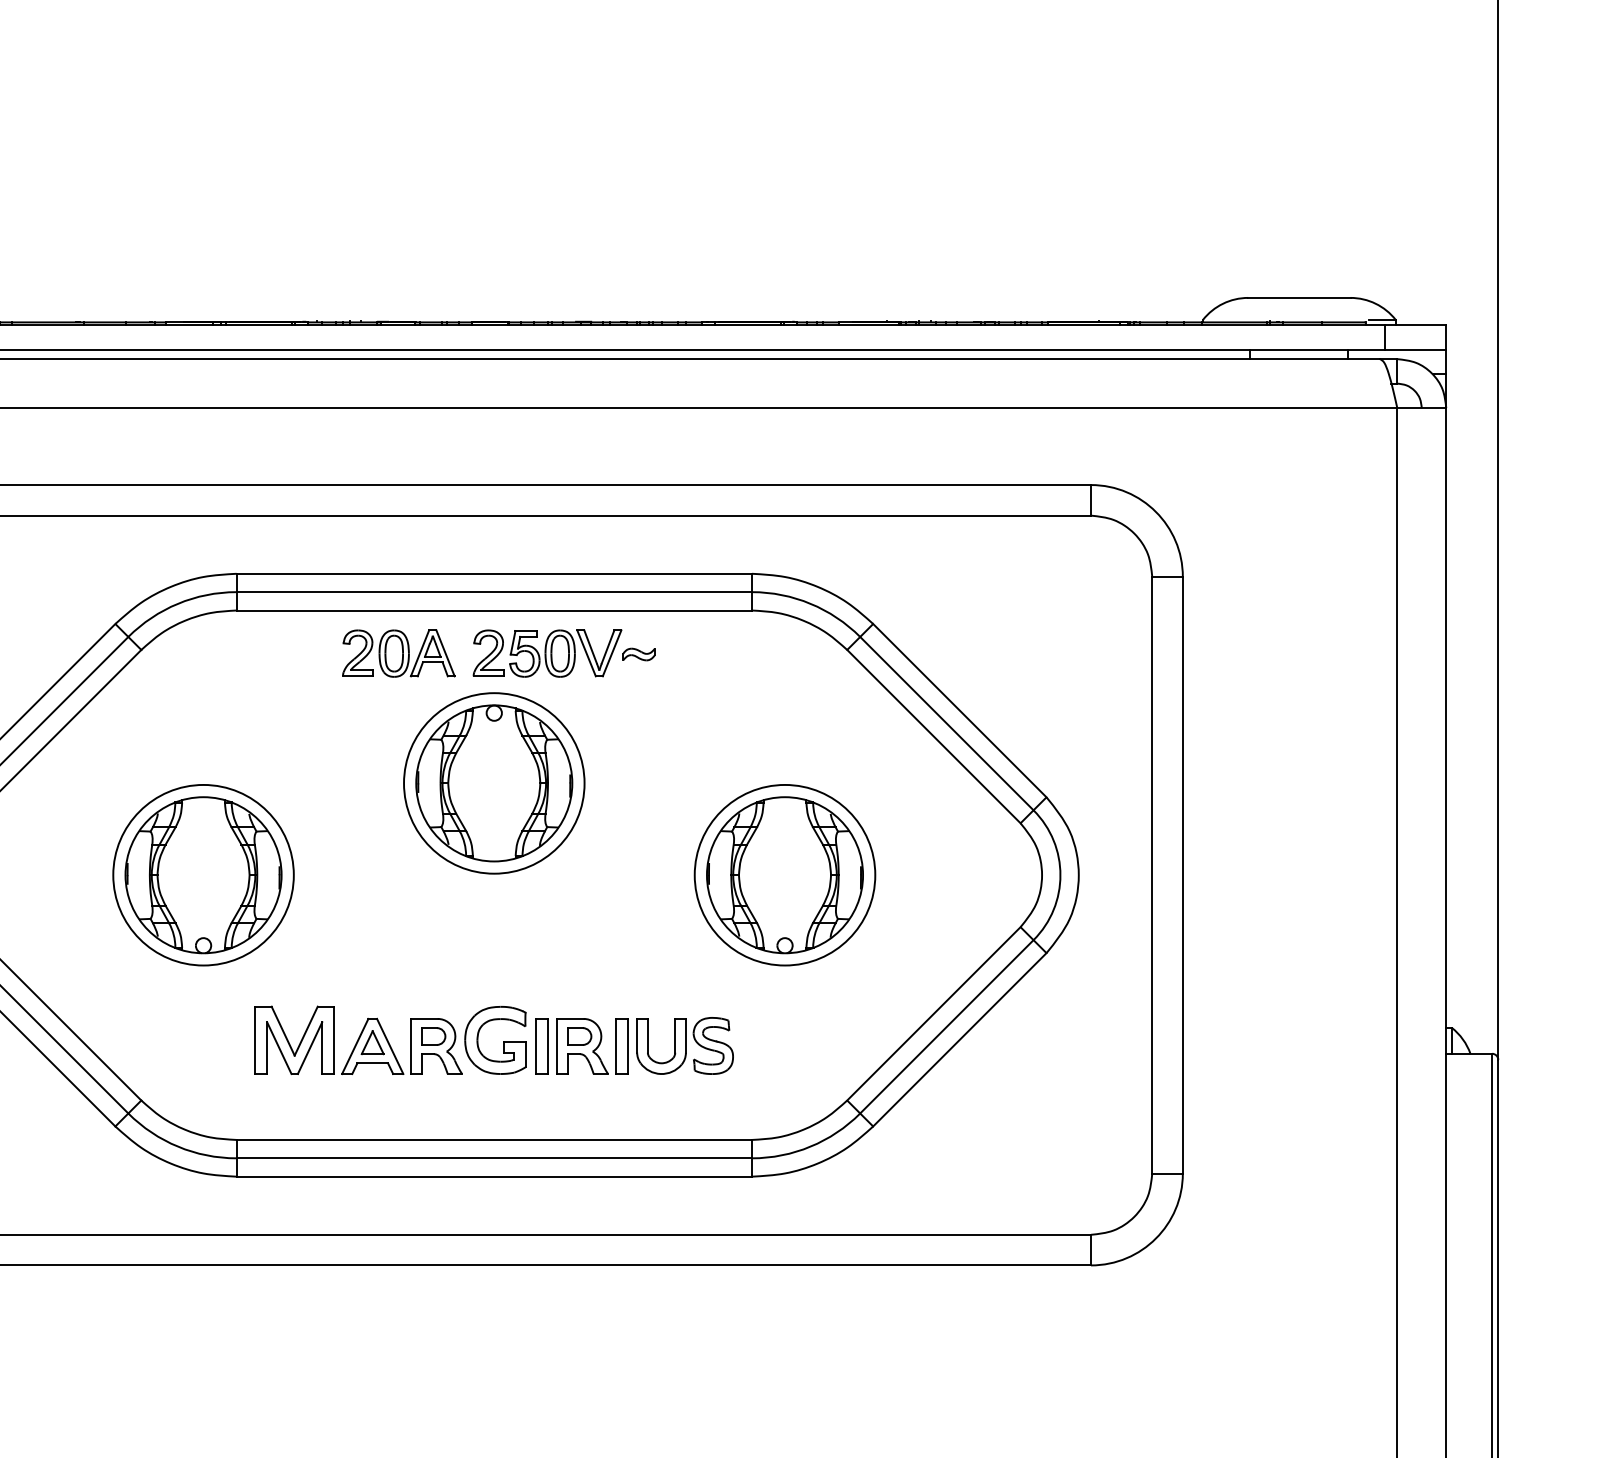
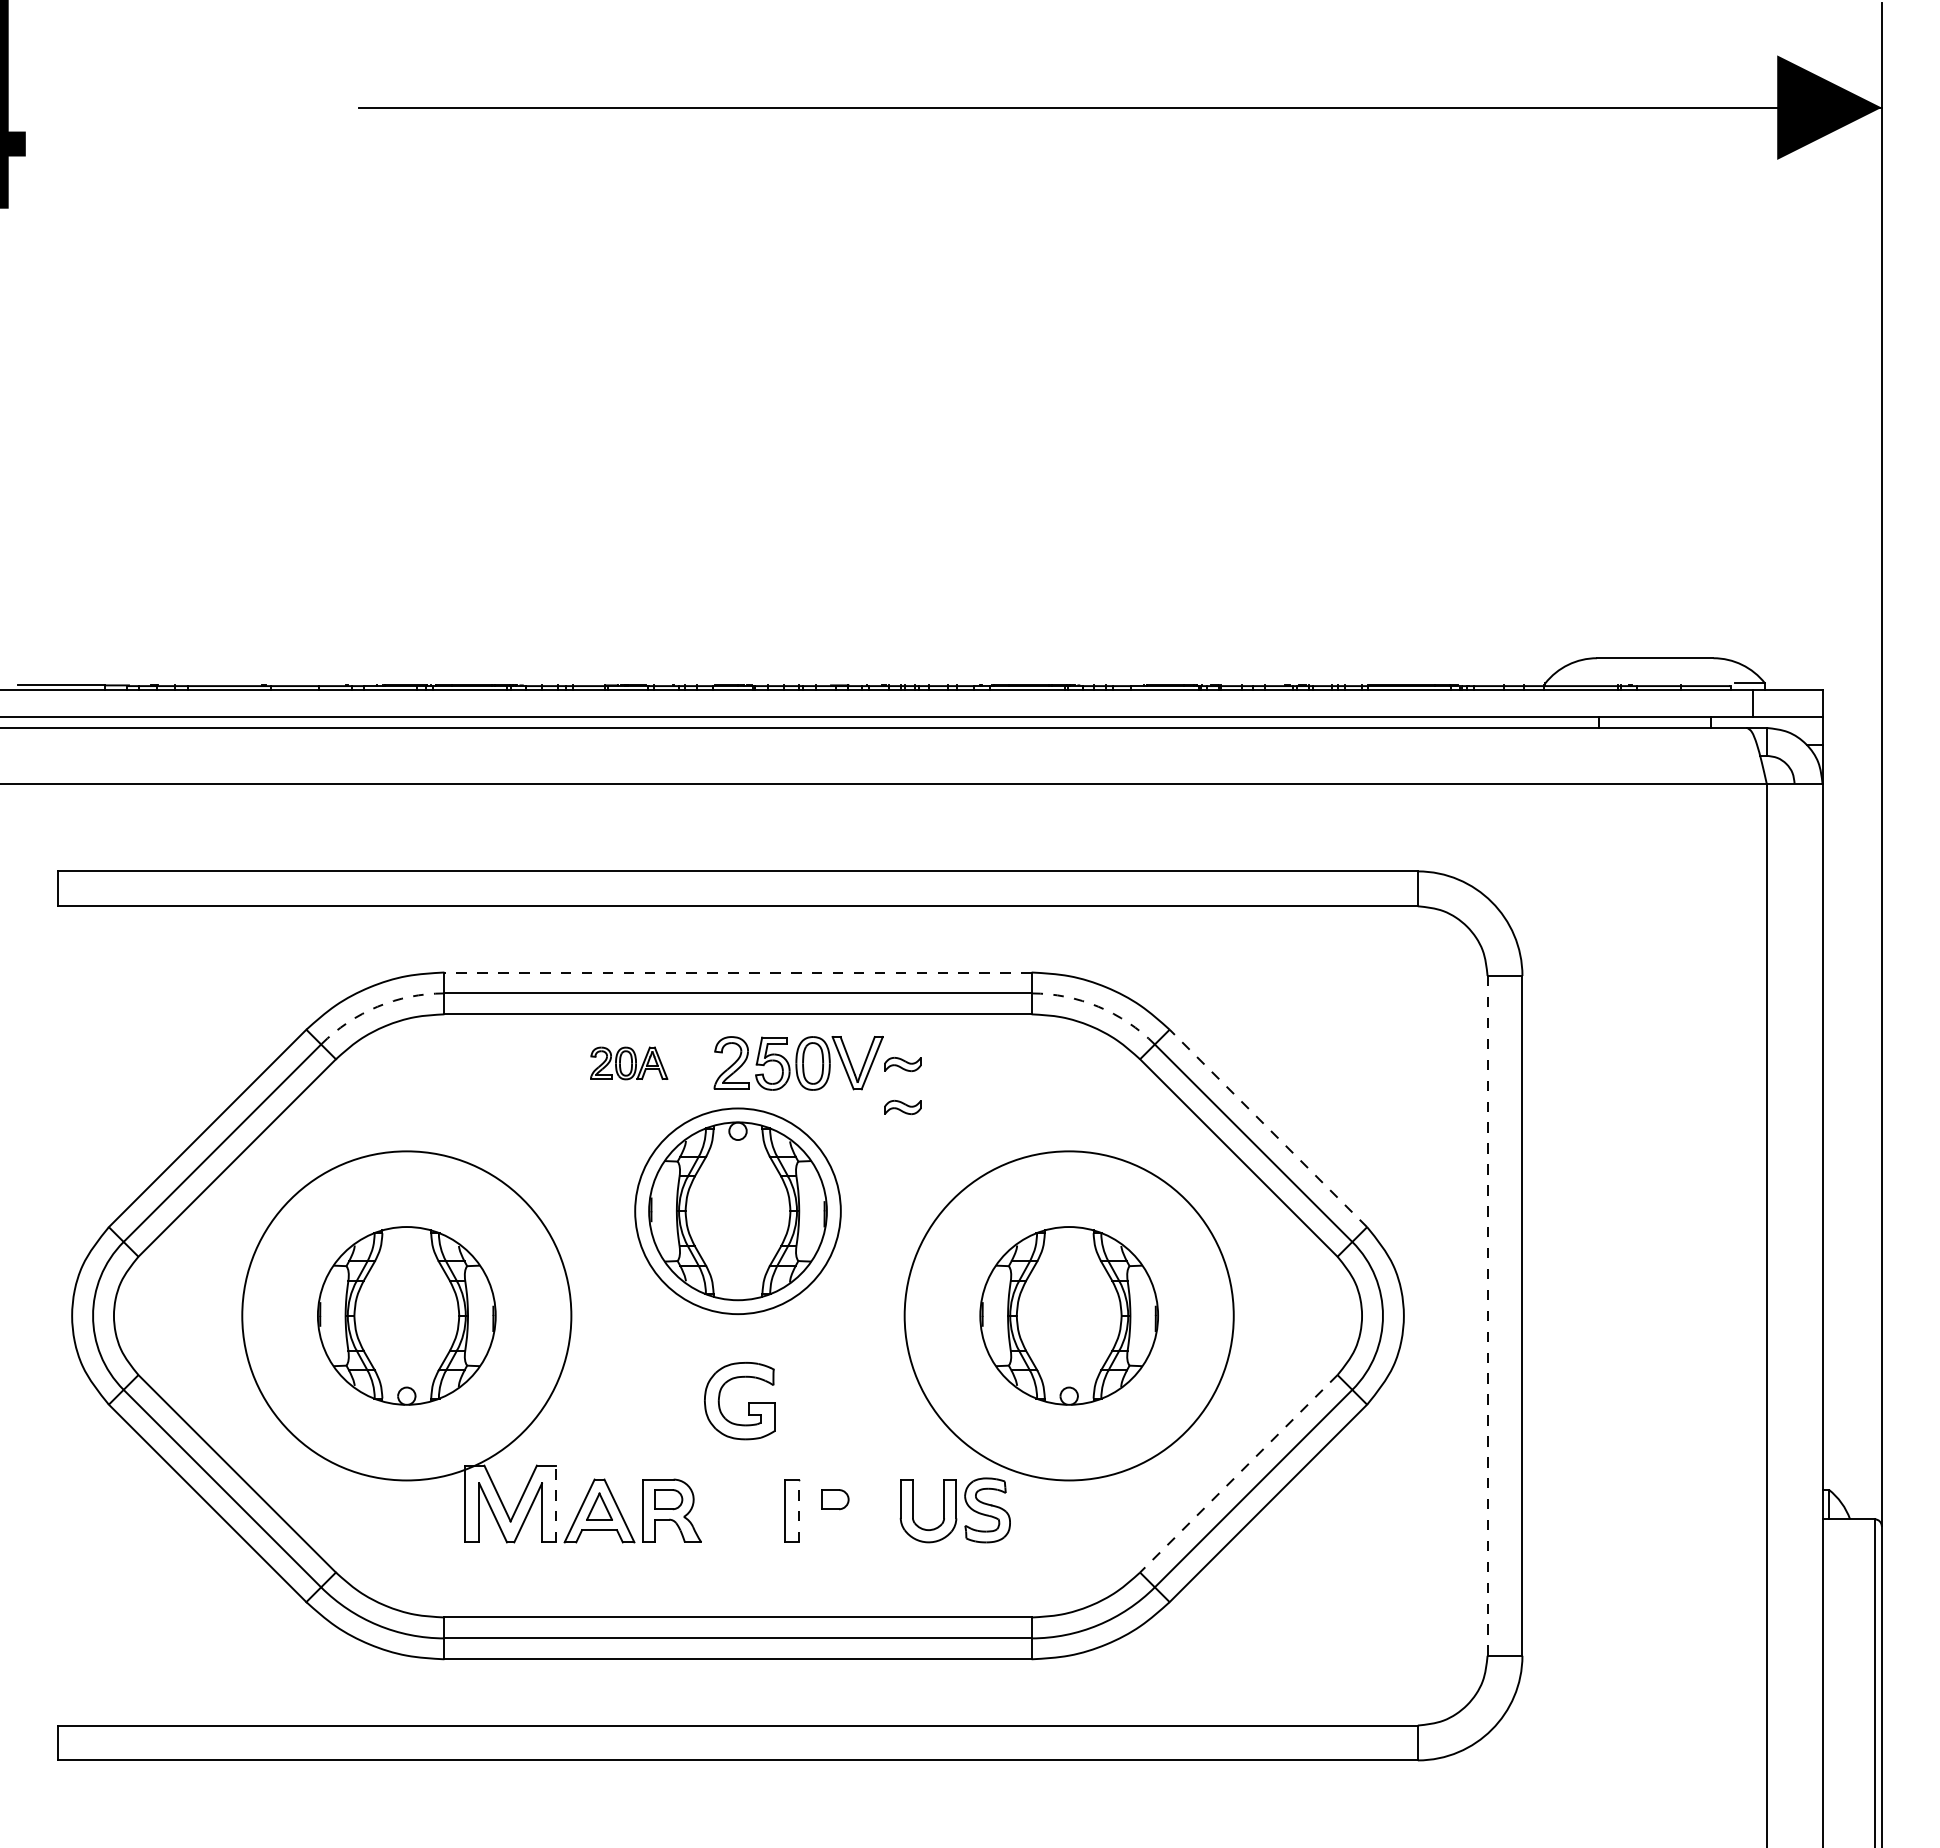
line: (494, 573) -> (738, 972), solid -> dashed
arc: (177, 603) -> (377, 1006), solid -> dashed
arc: (810, 603) -> (1098, 1006), solid -> dashed
part: (398, 653) -> (628, 1063), size x0.6
part: (638, 692) -> (902, 1107), added
line: (959, 710) -> (1268, 1128), solid -> dashed
circle: (203, 874) -> (406, 1315), size x1.6
circle: (785, 874) -> (1069, 1315), size x1.6
line: (1152, 874) -> (1487, 1315), solid -> dashed
line: (933, 1013) -> (1238, 1473), solid -> dashed
line: (334, 1039) -> (555, 1503), solid -> dashed
part: (503, 1041) -> (748, 1402), moved
line: (547, 1046) -> (798, 1510), solid -> dashed
part: (592, 1046) -> (849, 1510), removed

